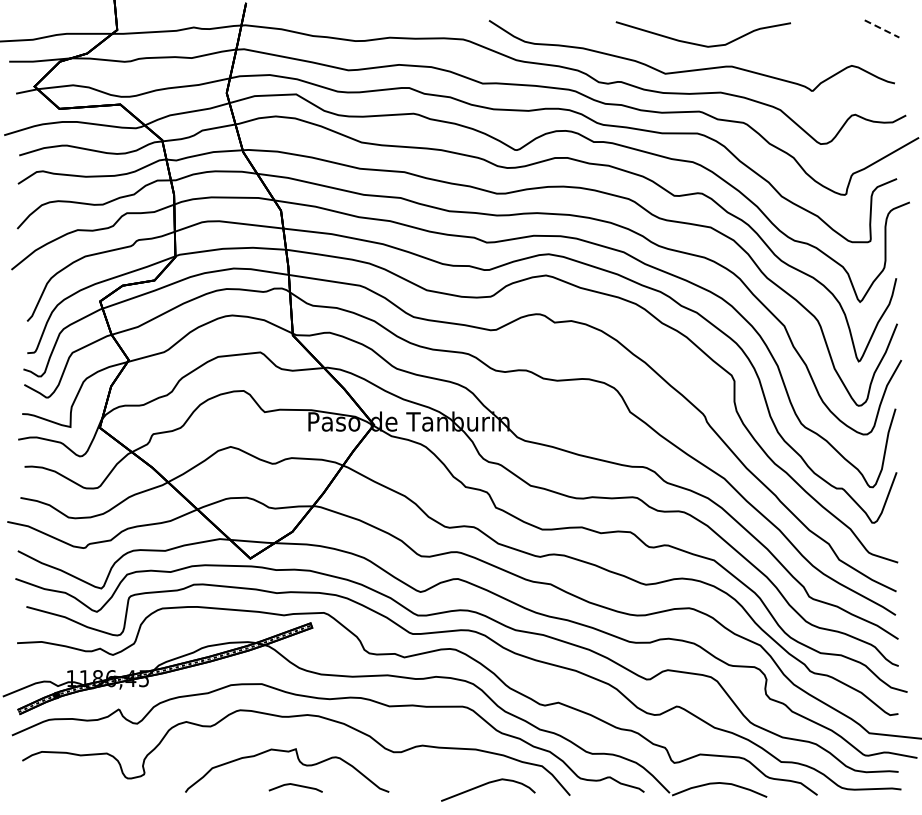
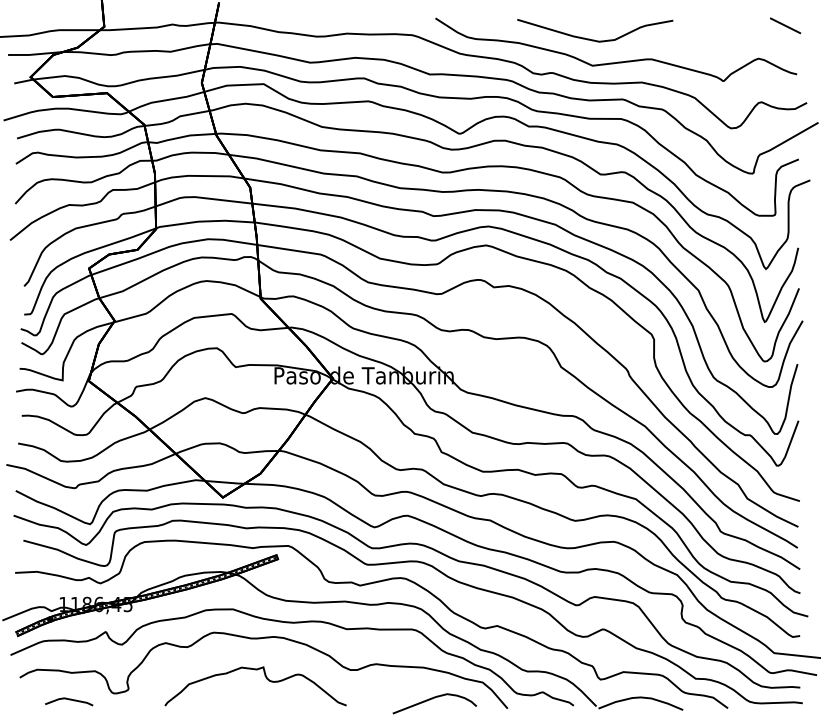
line: (882, 29) -> (785, 26), dashed -> solid
curve: (702, 44) -> (594, 39), moved
line: (296, 786) -> (69, 700), moved

